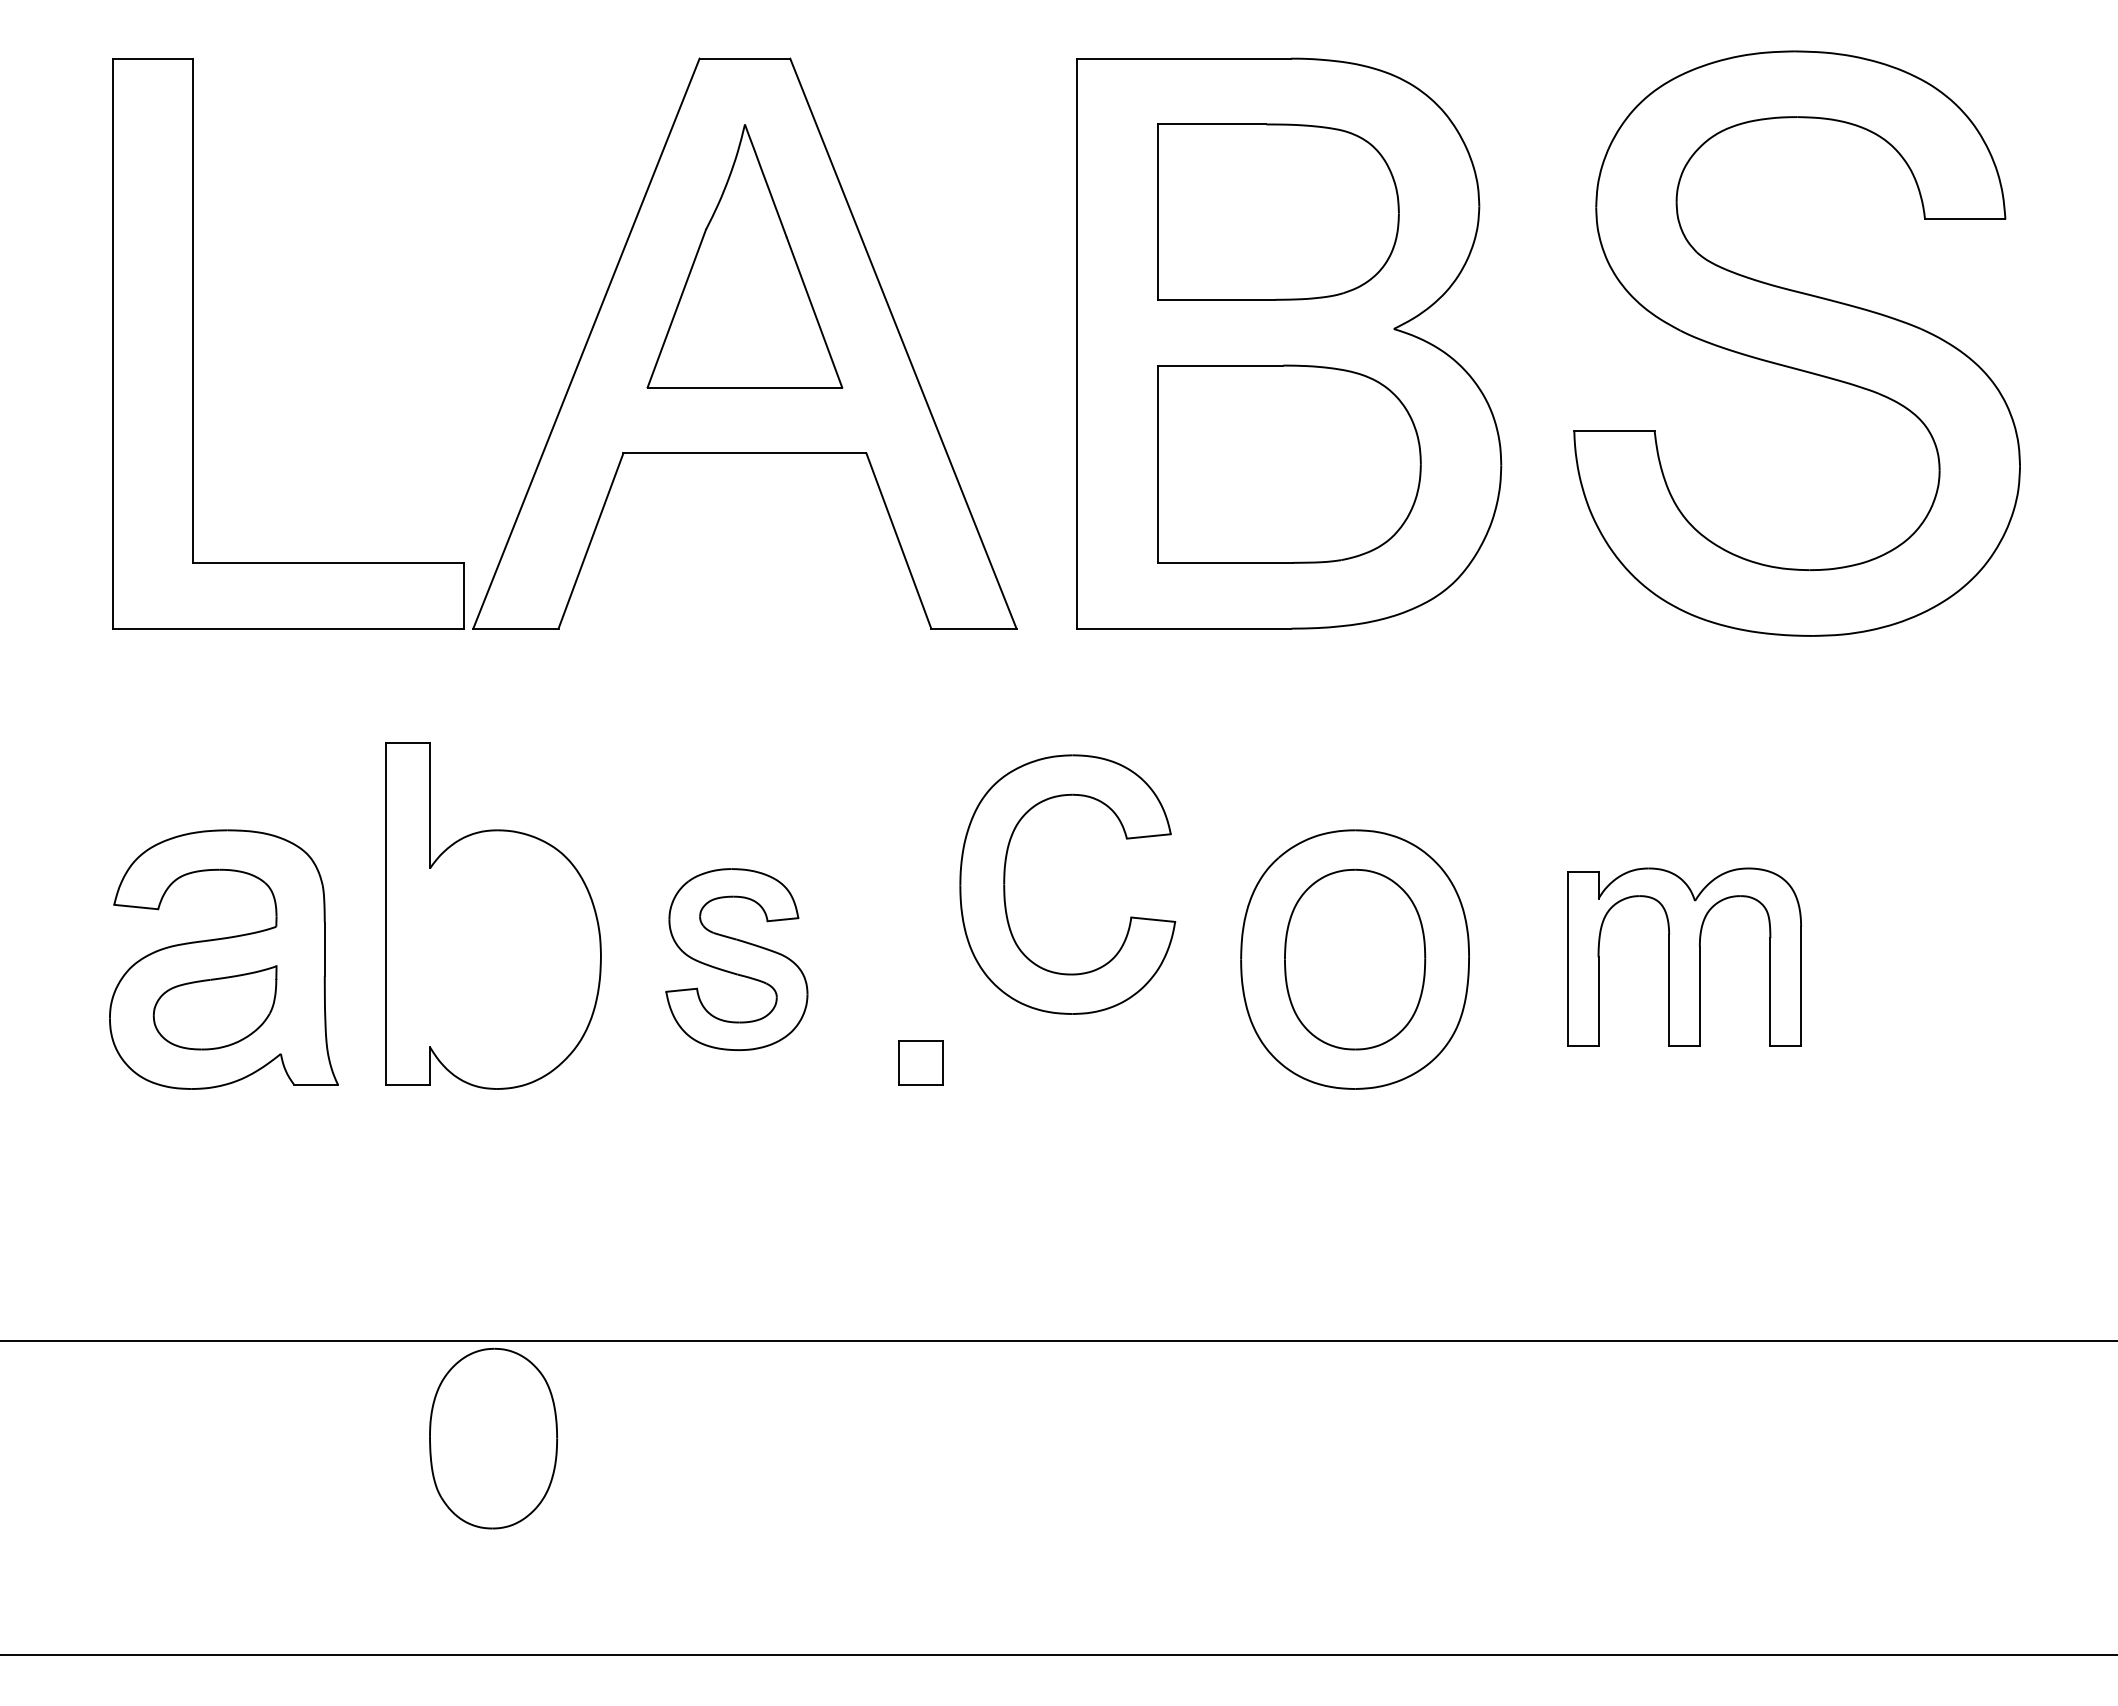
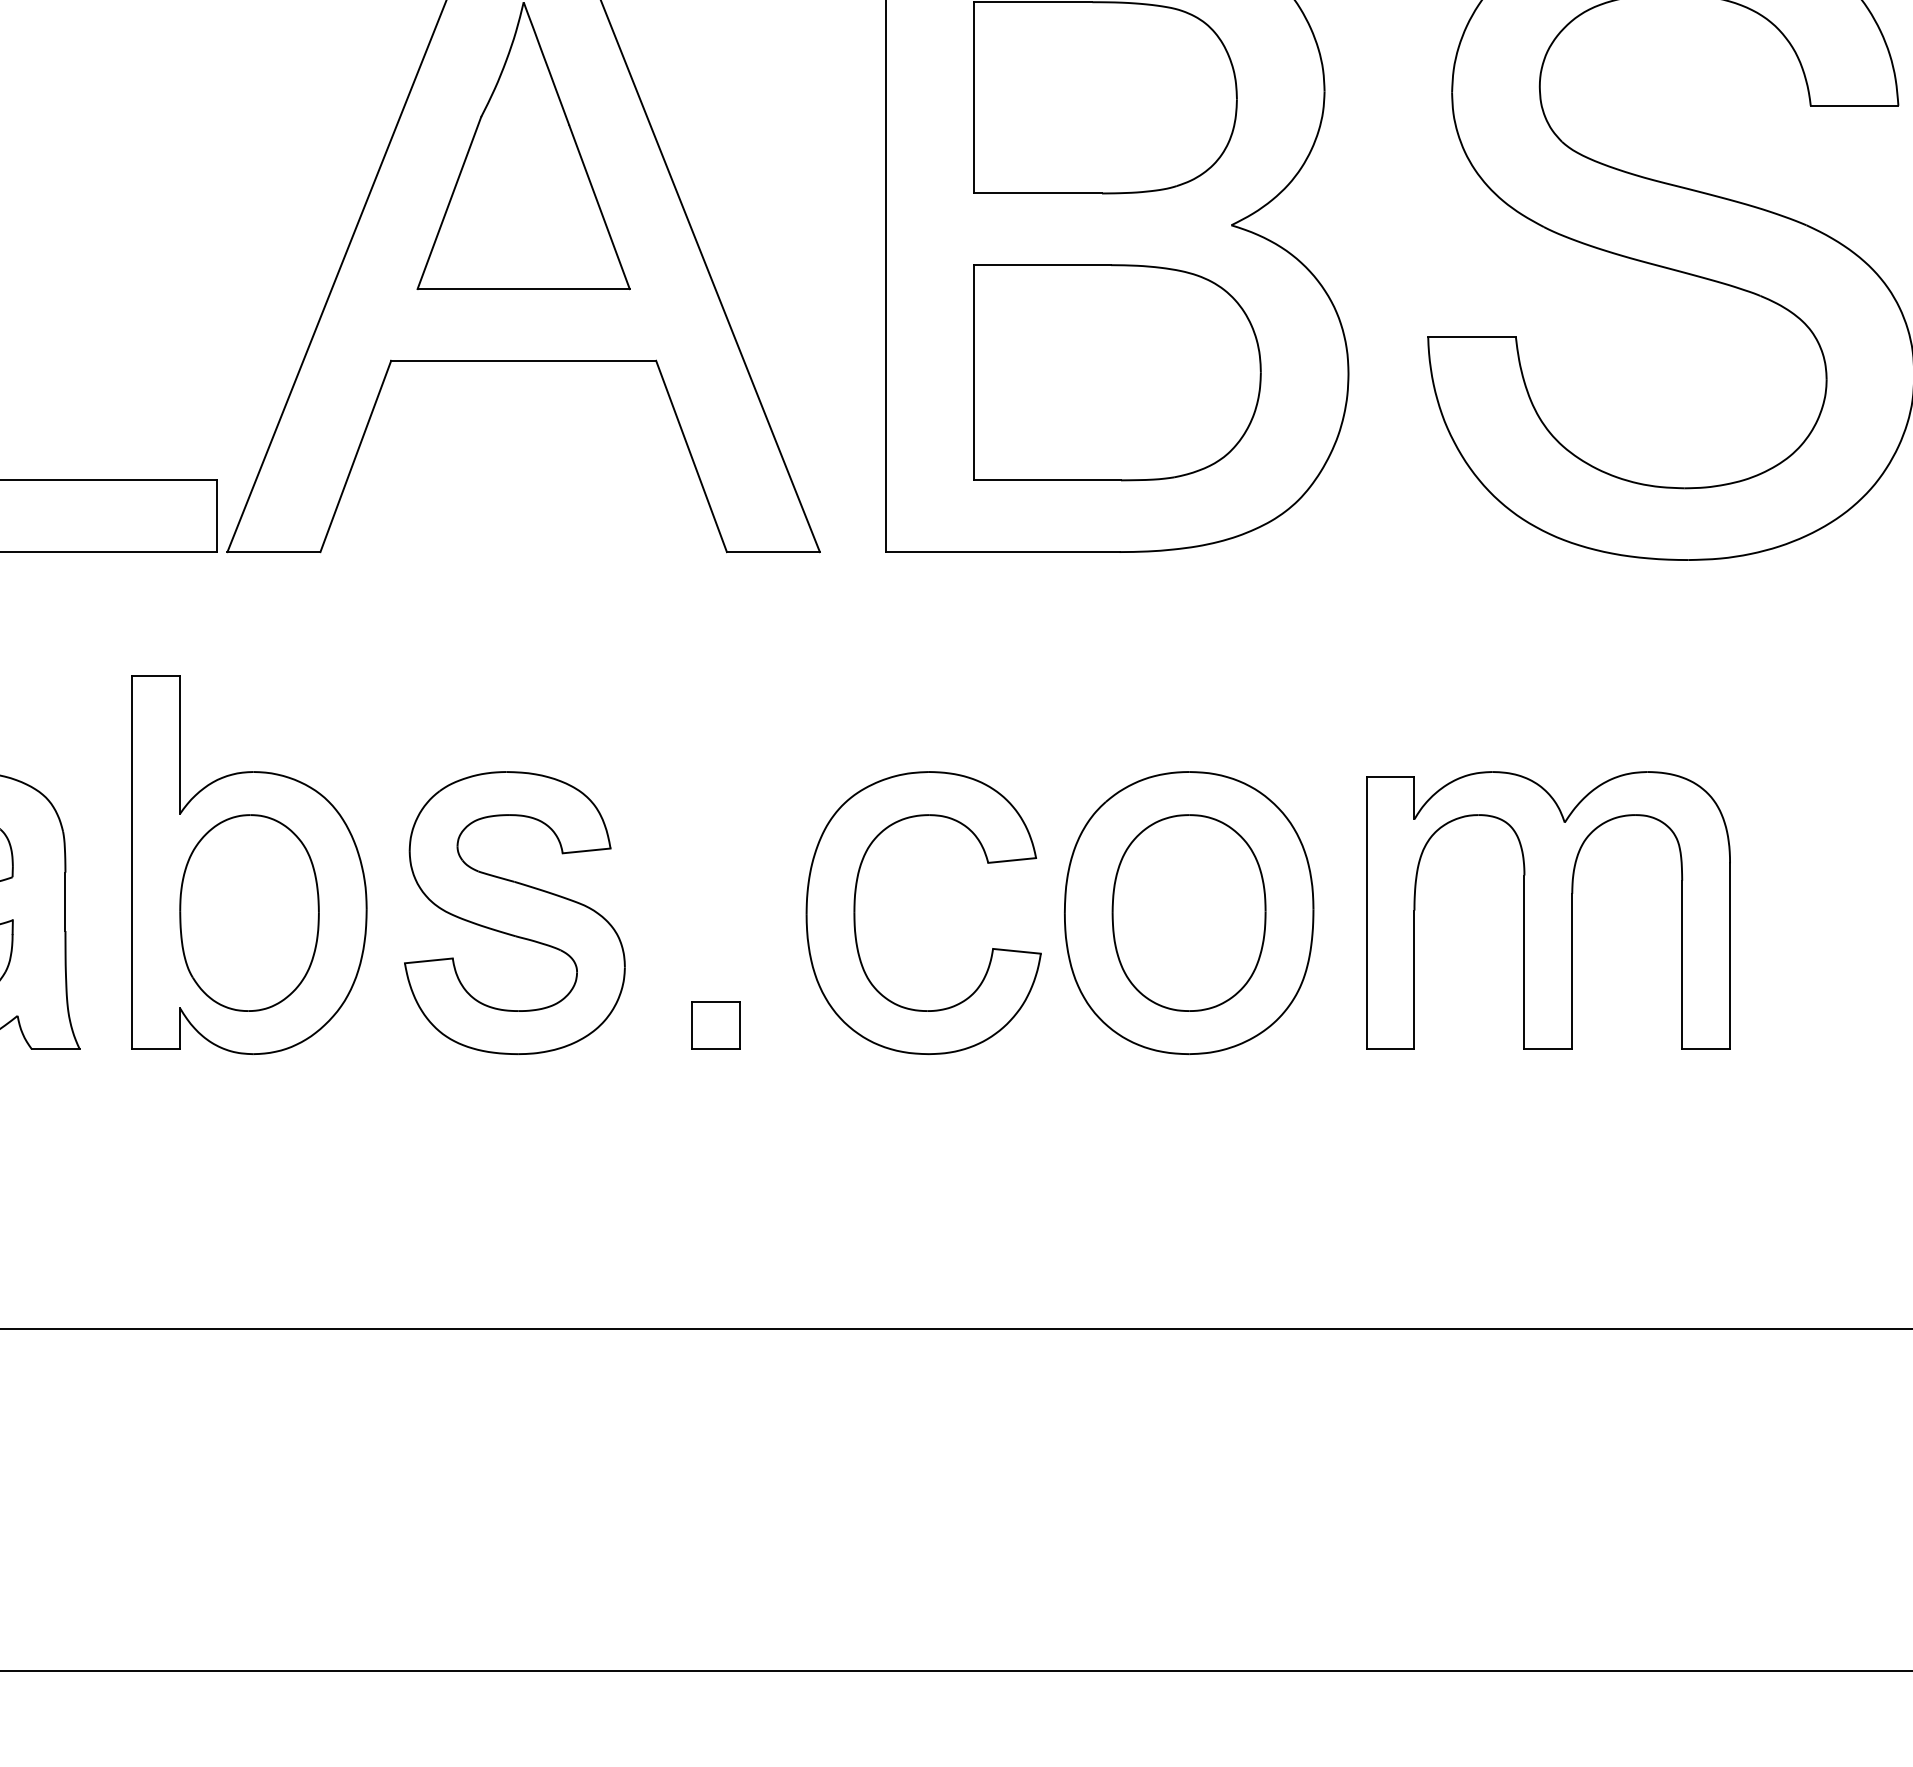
part: (1005, 884) -> (855, 912), moved
part: (1684, 957) -> (1548, 910), size x1.43
part: (736, 959) -> (514, 912), size x1.43
part: (493, 1438) -> (249, 912), moved

